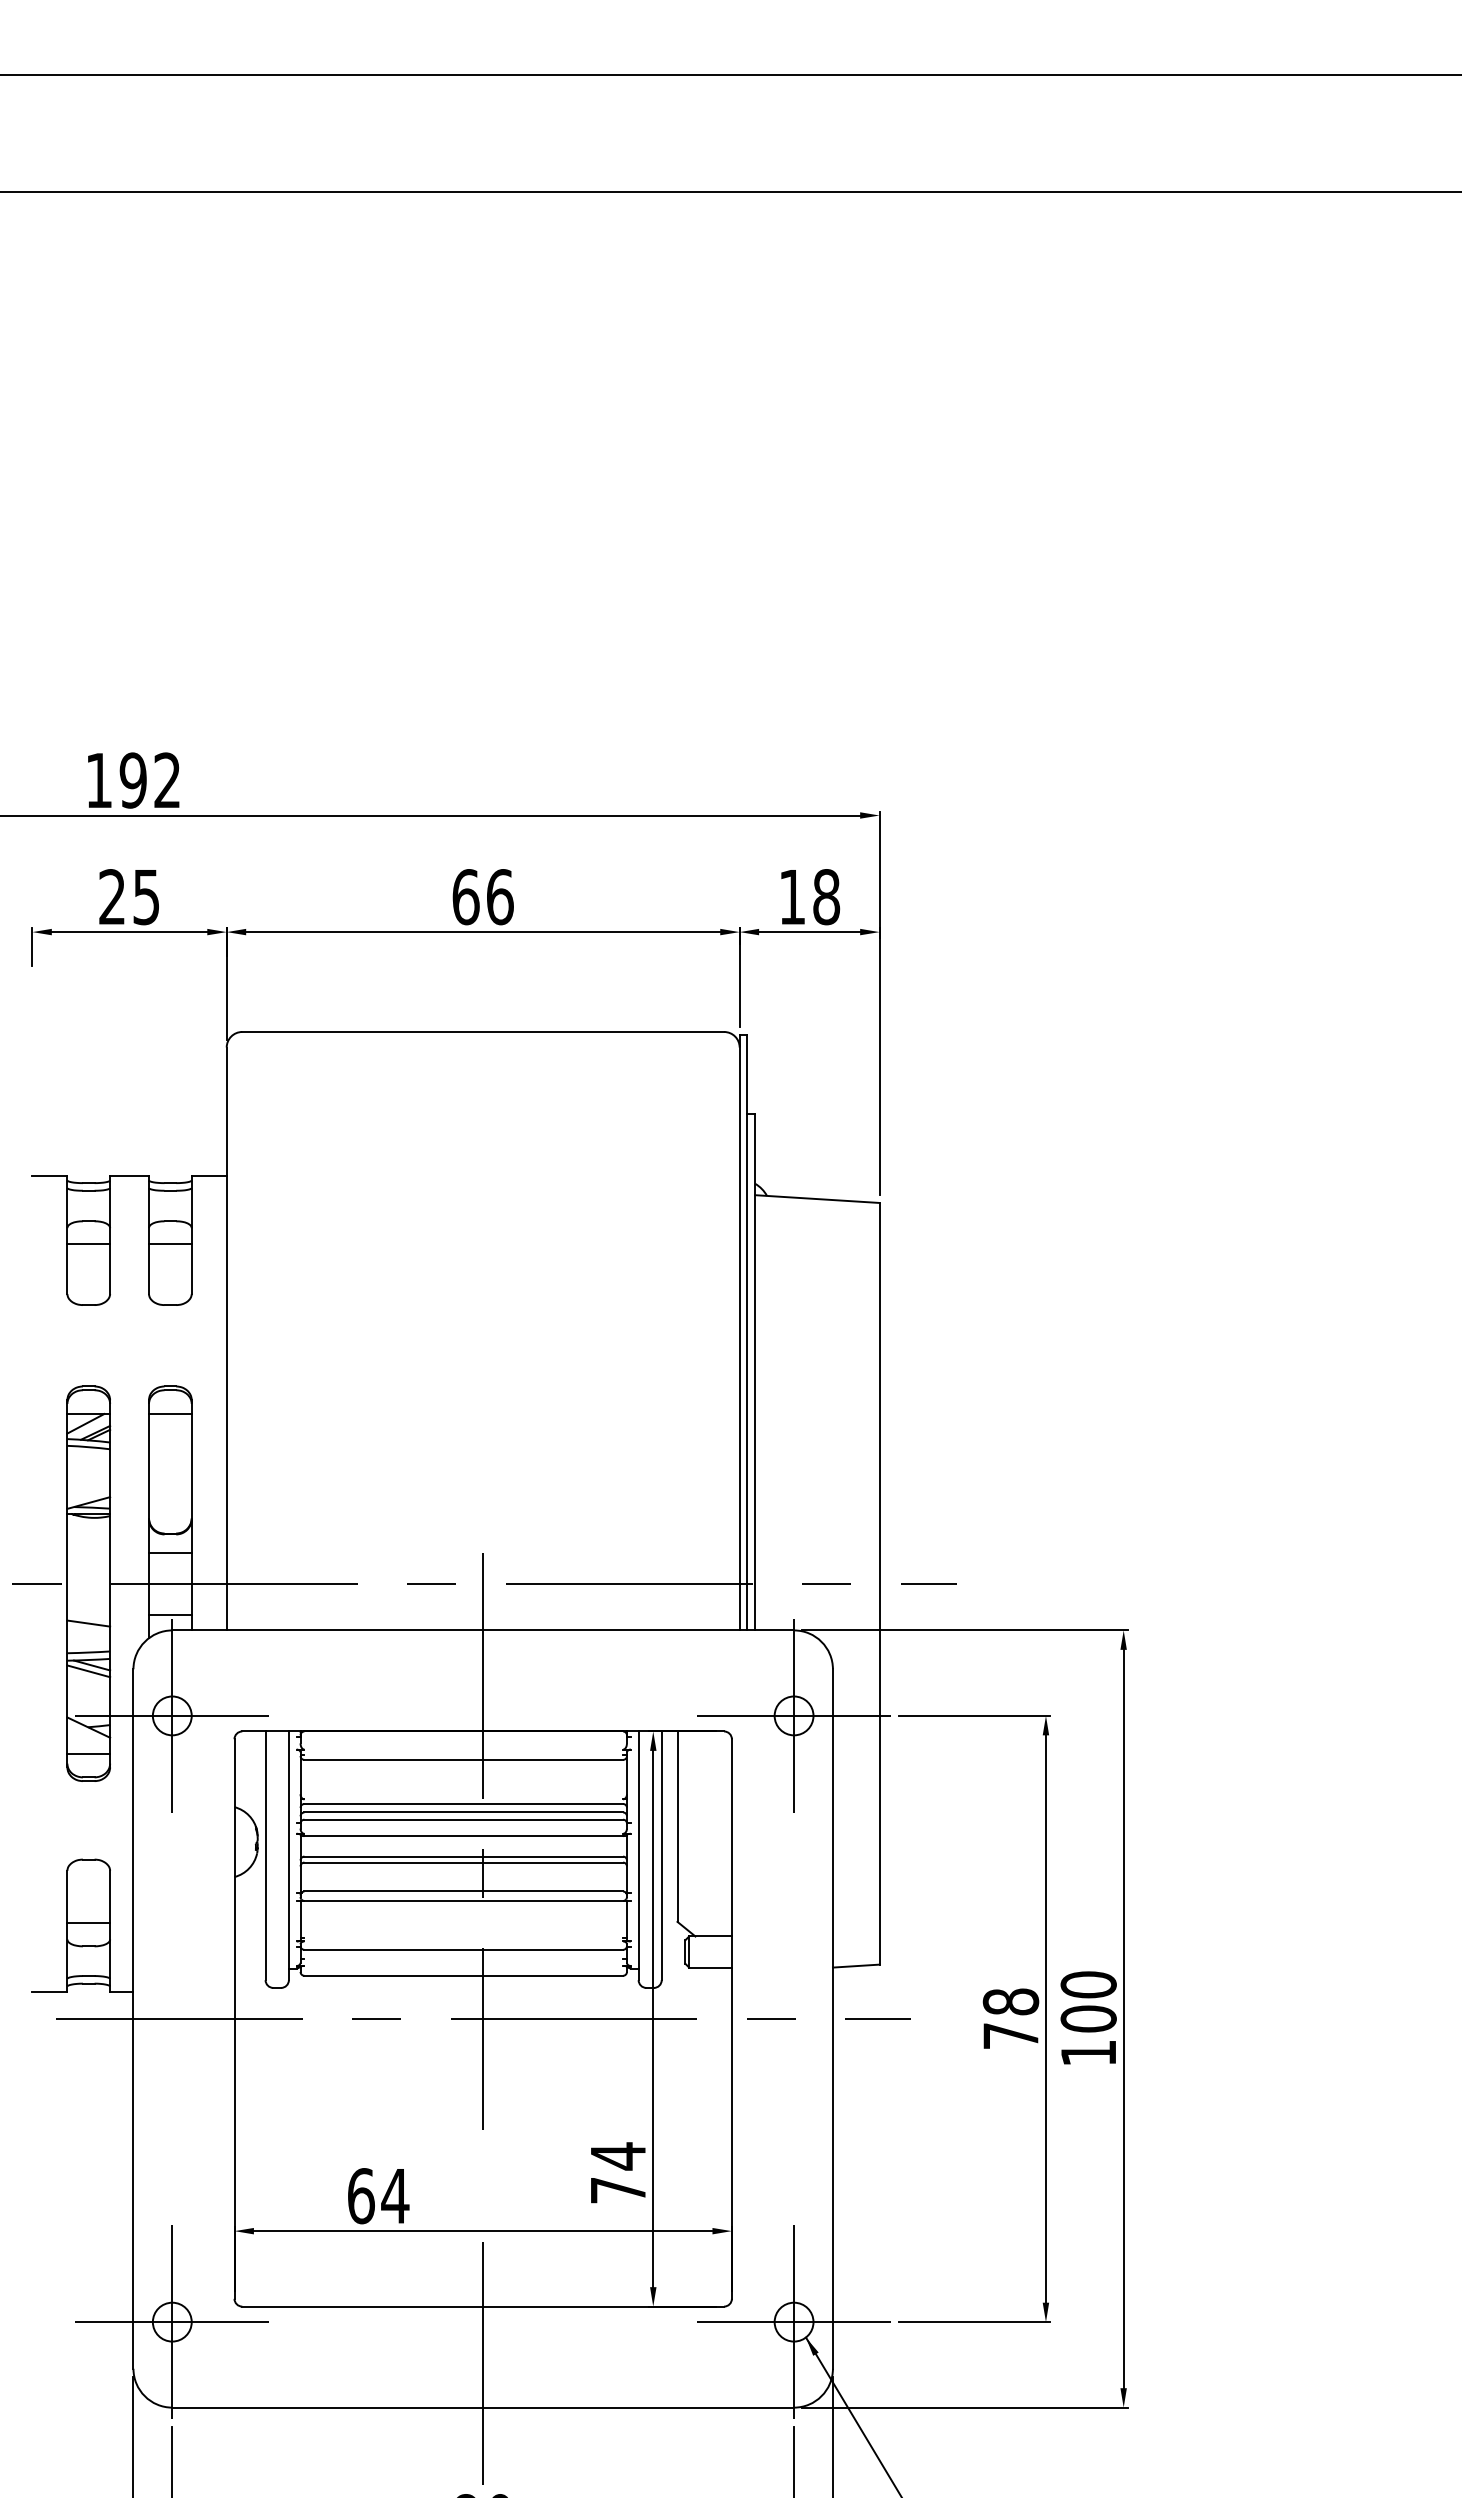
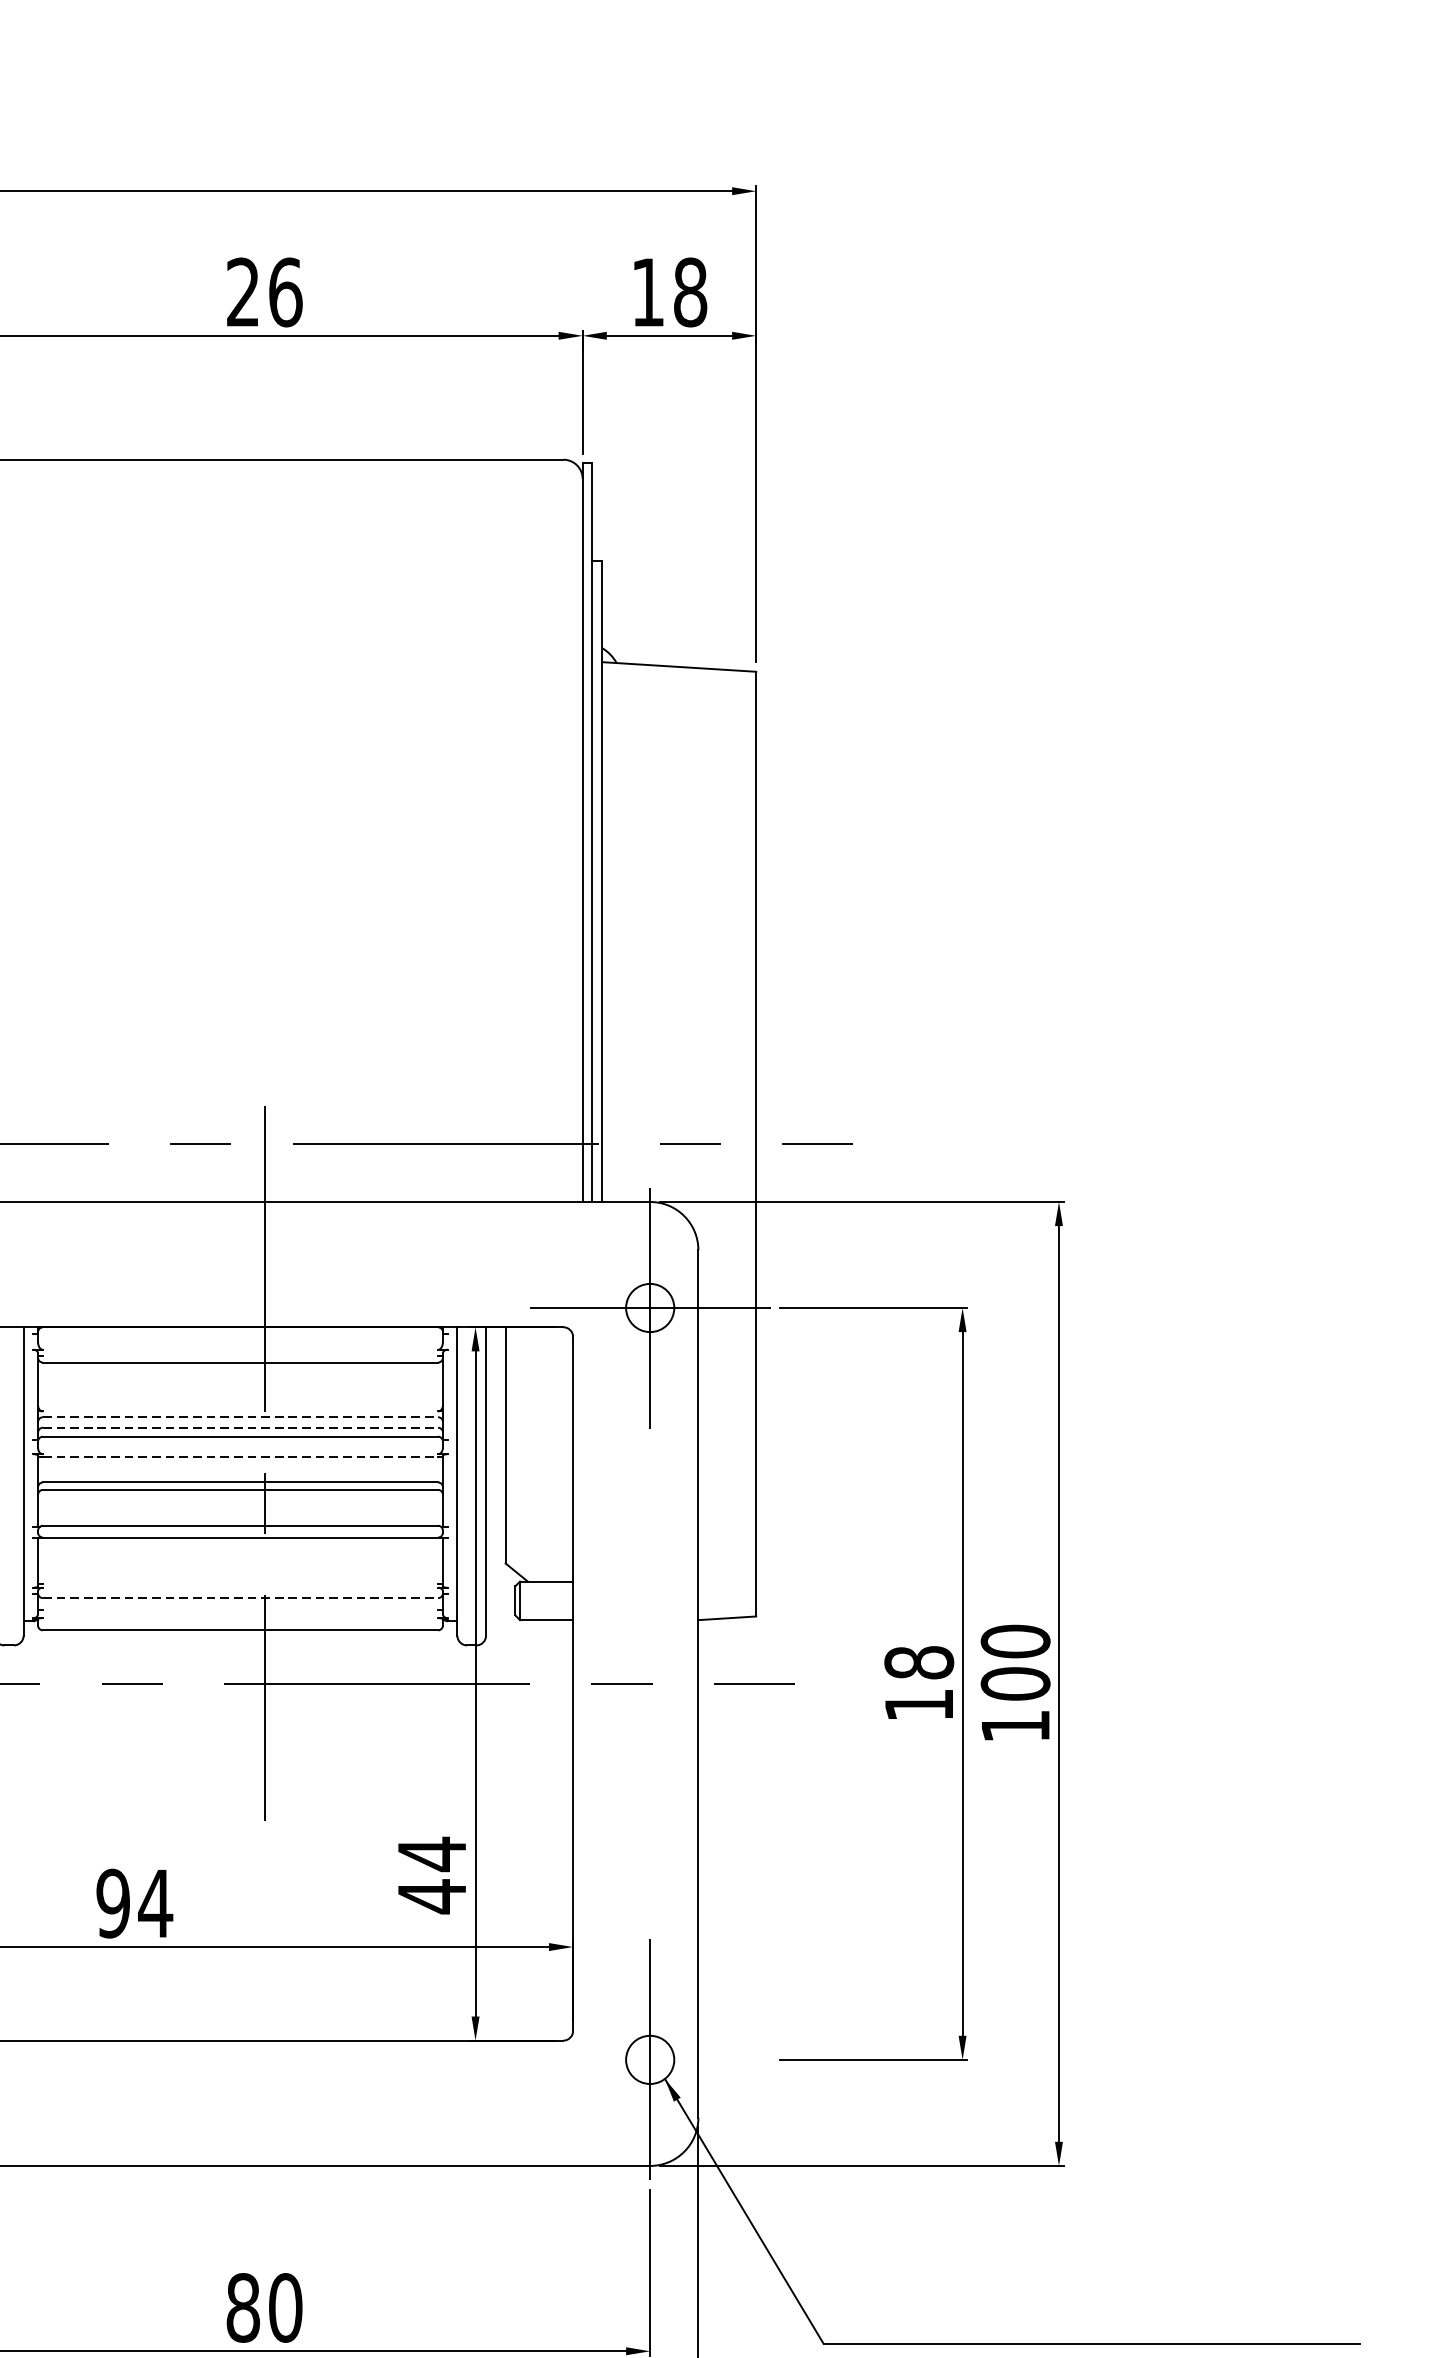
text: (465, 897) -> (242, 292), 66 -> 26
line: (464, 1803) -> (241, 1416), solid -> dashed
line: (464, 1812) -> (241, 1427), solid -> dashed
line: (464, 1836) -> (241, 1457), solid -> dashed
line: (464, 1949) -> (241, 1597), solid -> dashed
text: (1010, 2035) -> (918, 1704), 78 -> 18
text: (618, 2190) -> (432, 1896), 74 -> 44
text: (360, 2196) -> (112, 1904), 64 -> 94
line: (793, 2322) -> (649, 2060), removed
line: (483, 2363) -> (264, 2111), removed

